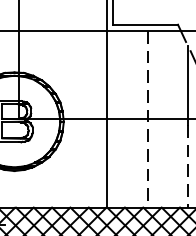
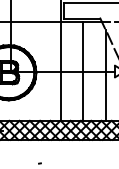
line: (147, 121) -> (83, 72), dashed -> solid
line: (187, 167) -> (105, 98), dashed -> solid

